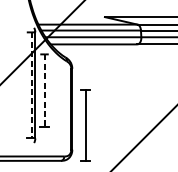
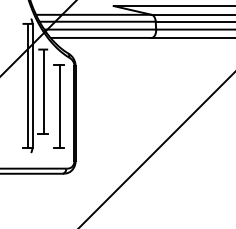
line: (31, 85) -> (28, 85), dashed -> solid
line: (45, 91) -> (44, 92), dashed -> solid
part: (85, 125) -> (58, 106), moved

